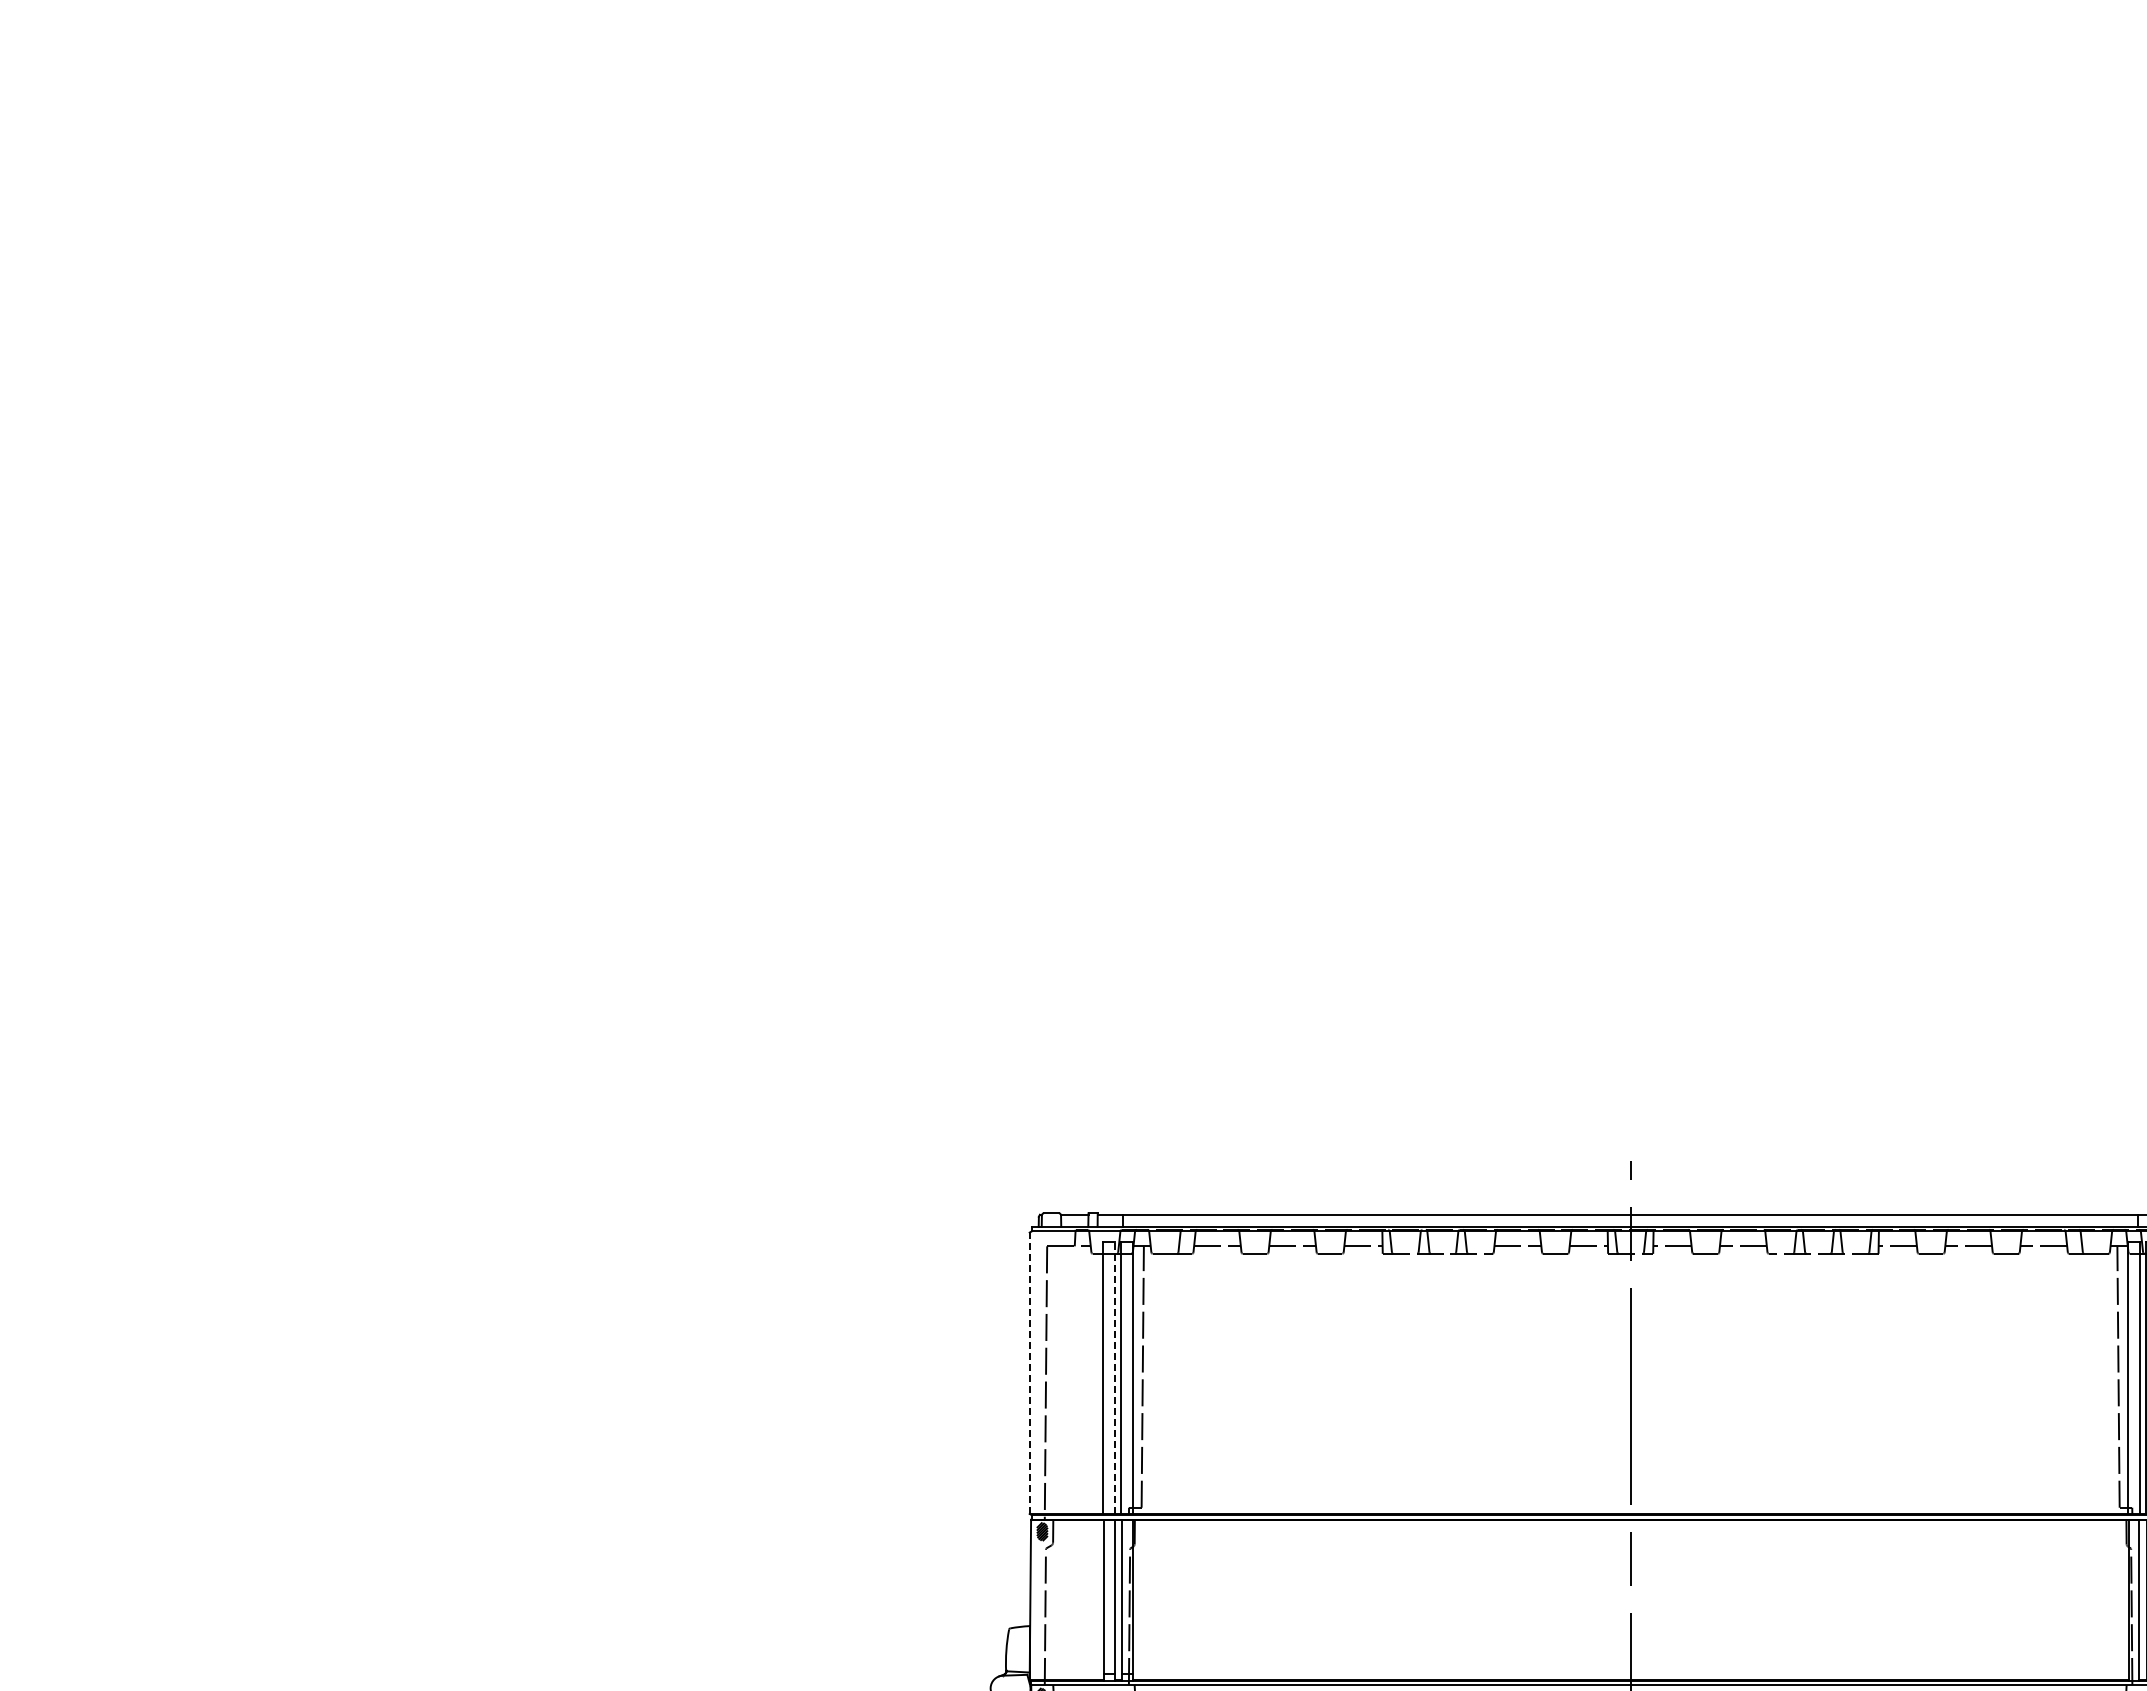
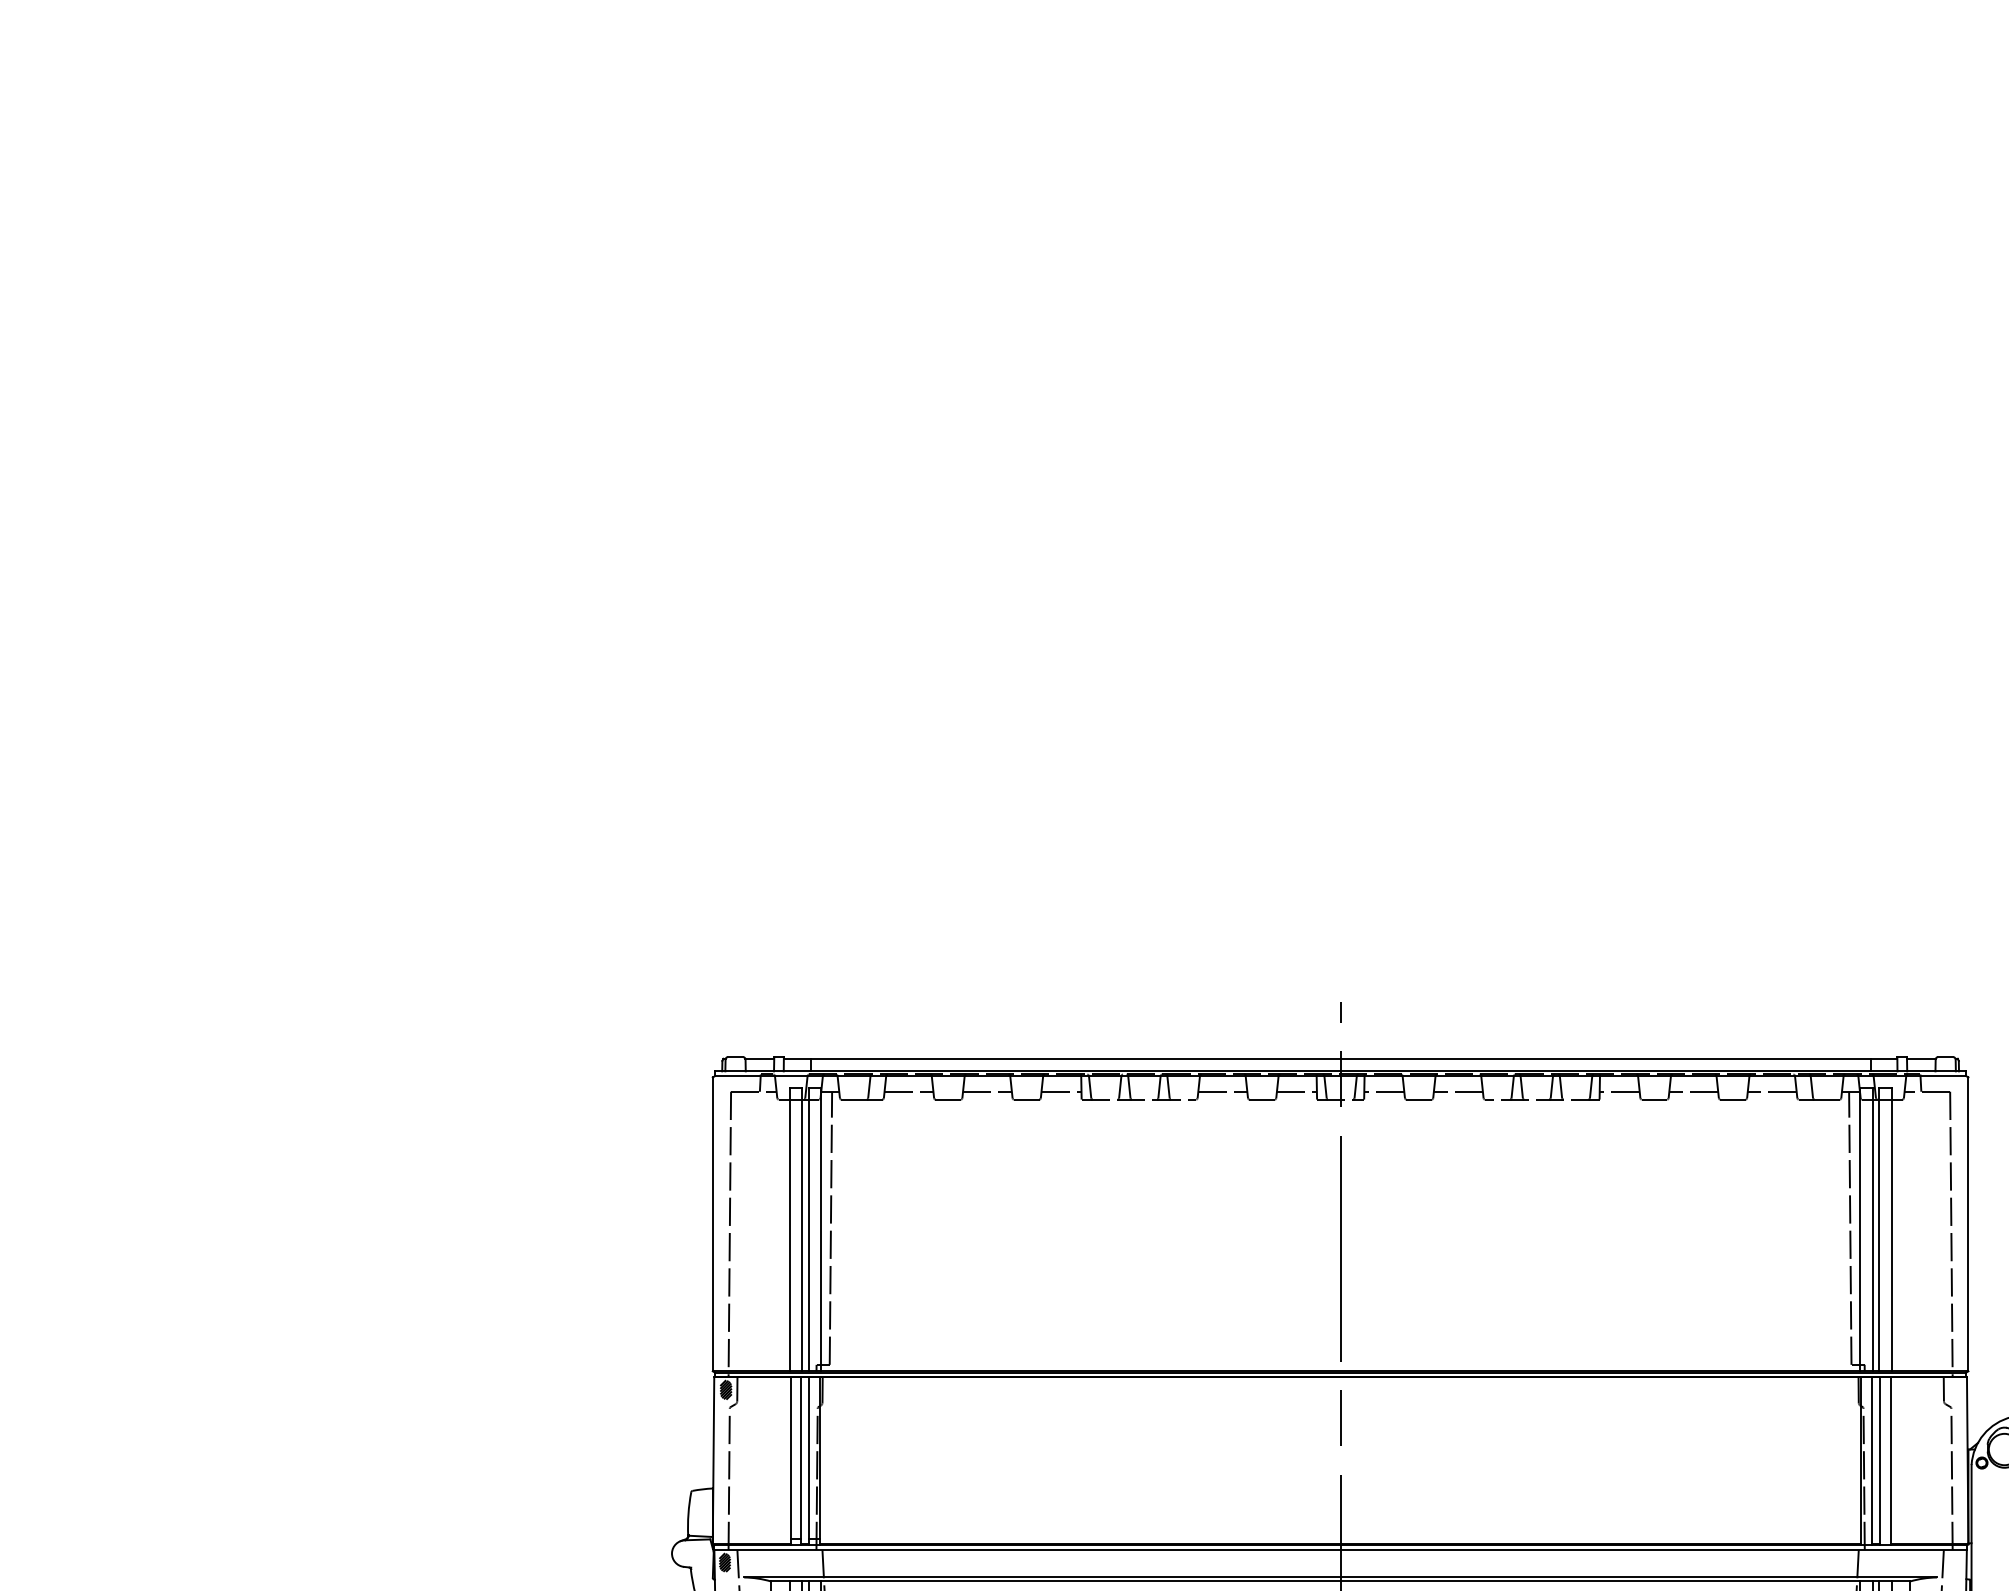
line: (1029, 1373) -> (712, 1224), dashed -> solid
line: (1115, 1378) -> (802, 1229), dashed -> solid

